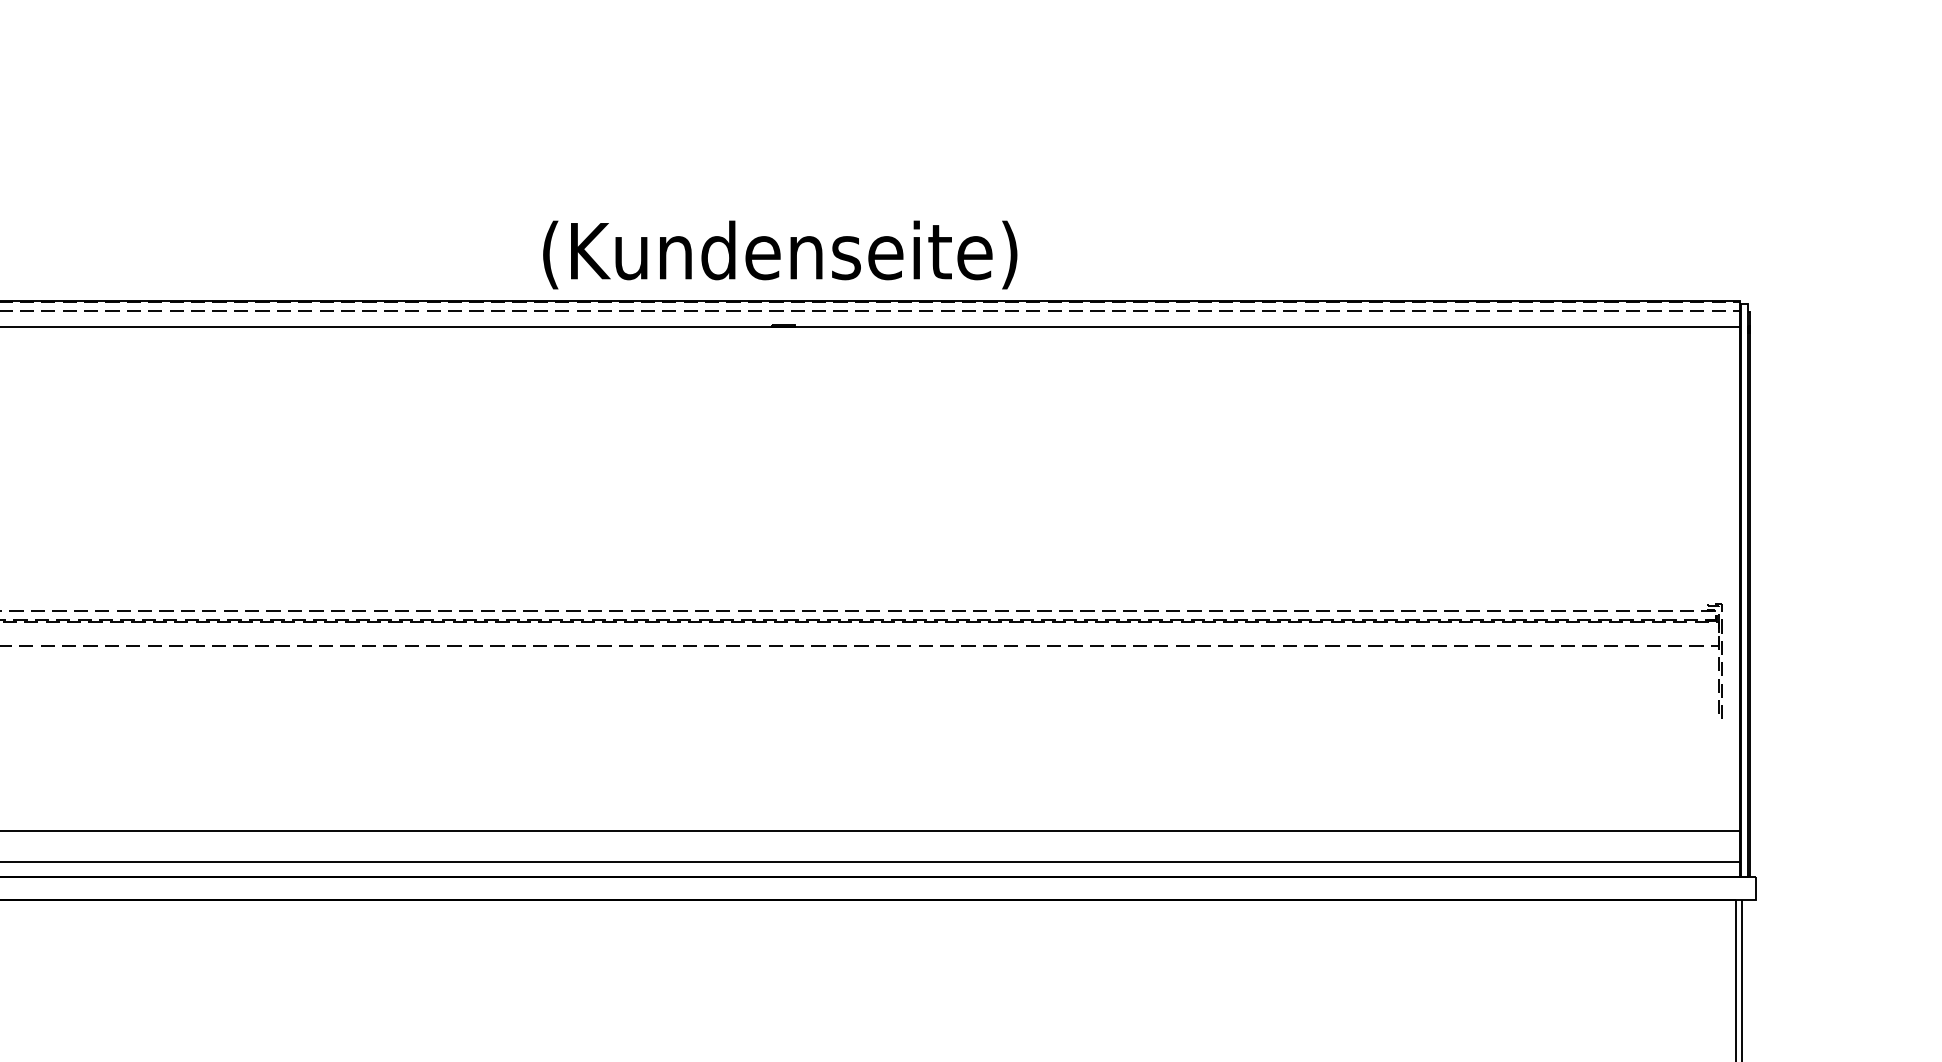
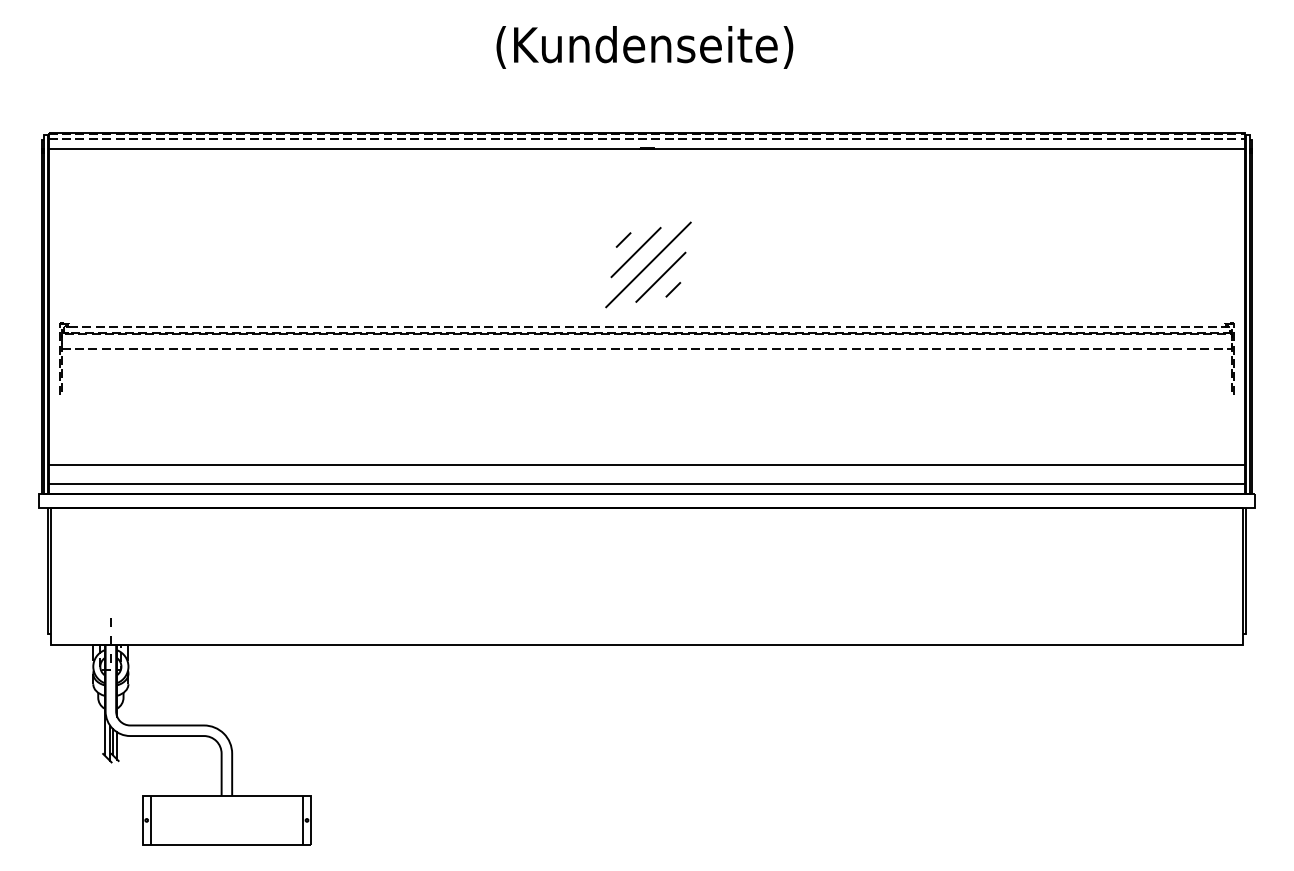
text: (779, 255) -> (644, 47), moved
part: (786, 510) -> (648, 264), added

